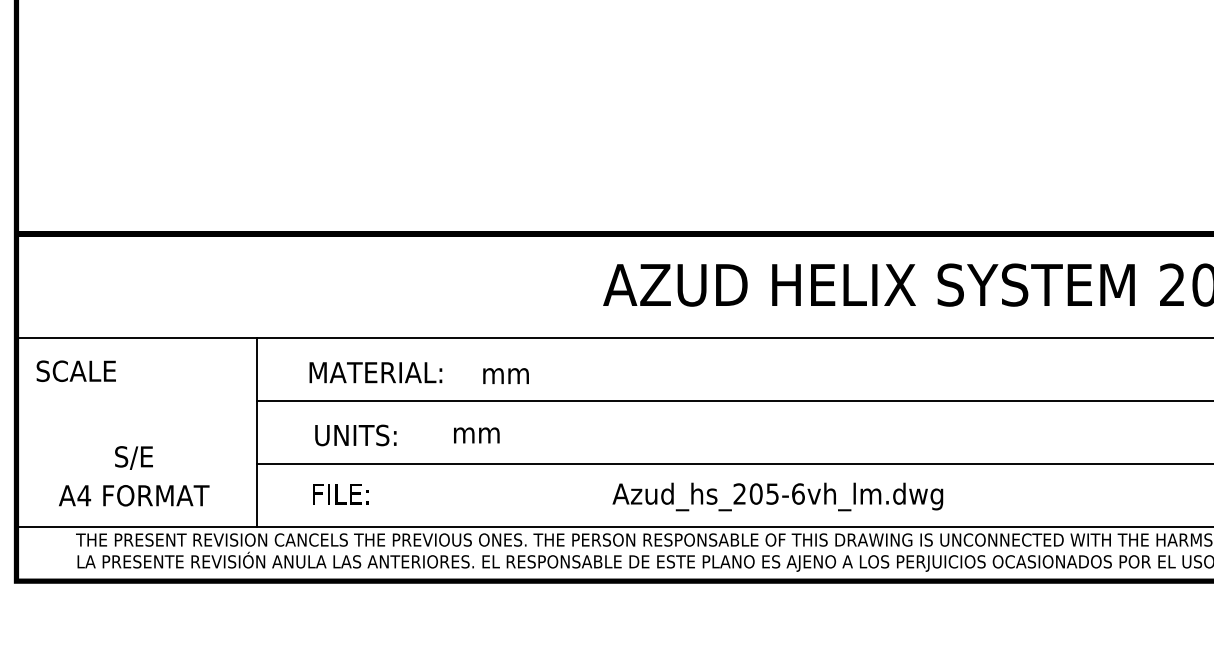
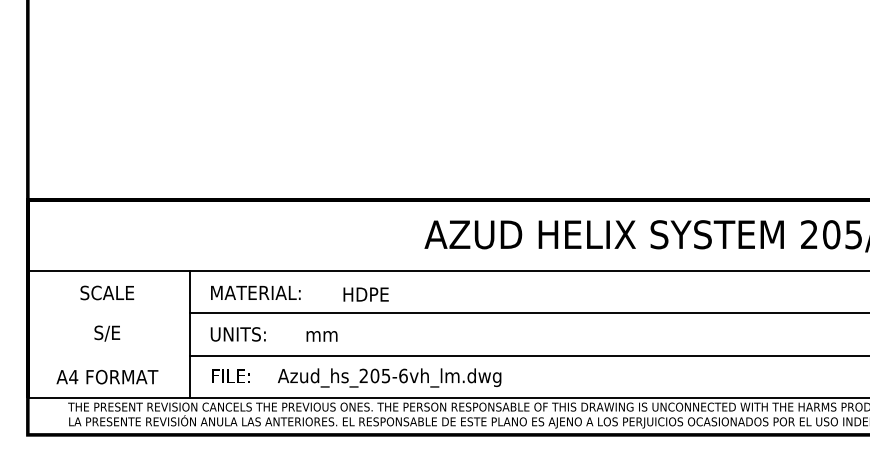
text: (76, 370) -> (107, 292), moved
text: (375, 372) -> (255, 292), moved
text: (515, 373) -> (365, 294), mm -> HDPE
text: (354, 435) -> (237, 334), moved
text: (475, 435) -> (321, 336), moved
text: (134, 457) -> (107, 333), moved
text: (339, 493) -> (230, 375), moved
text: (777, 496) -> (389, 377), moved

